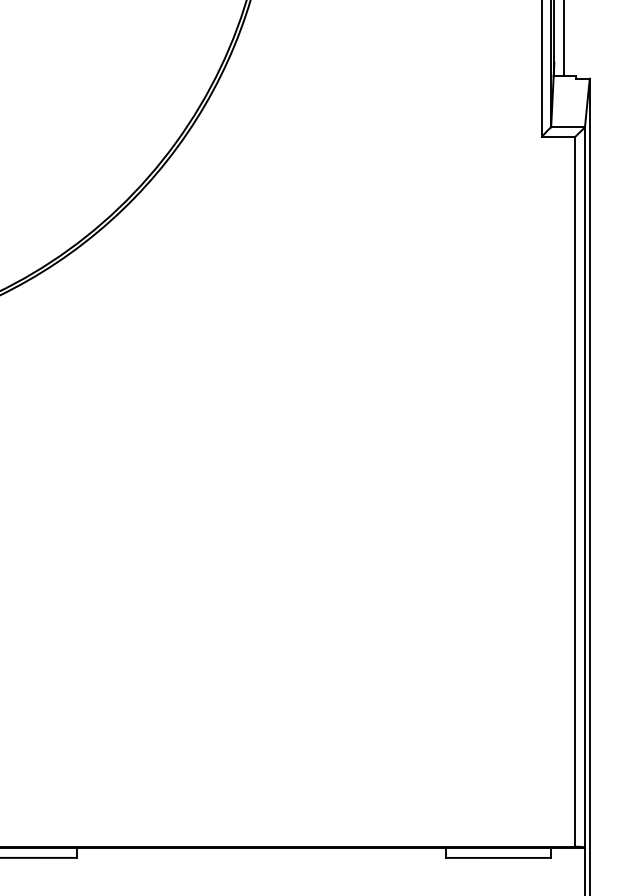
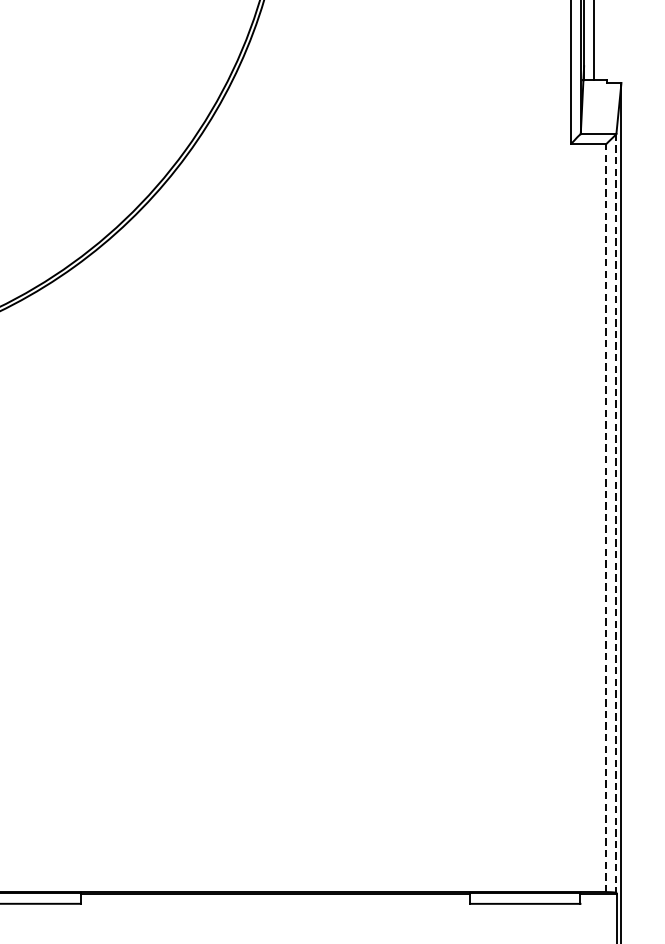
line: (584, 487) -> (615, 513), solid -> dashed
line: (575, 491) -> (606, 517), solid -> dashed

